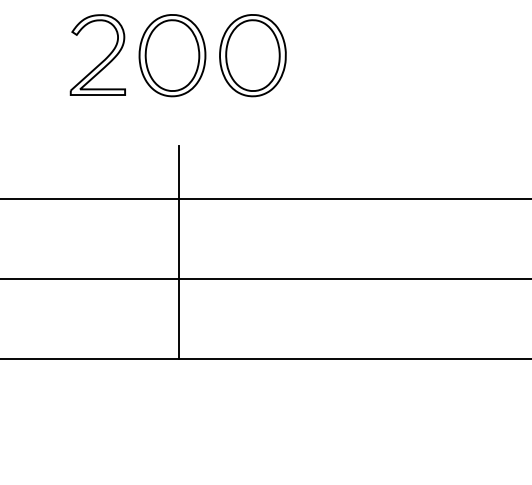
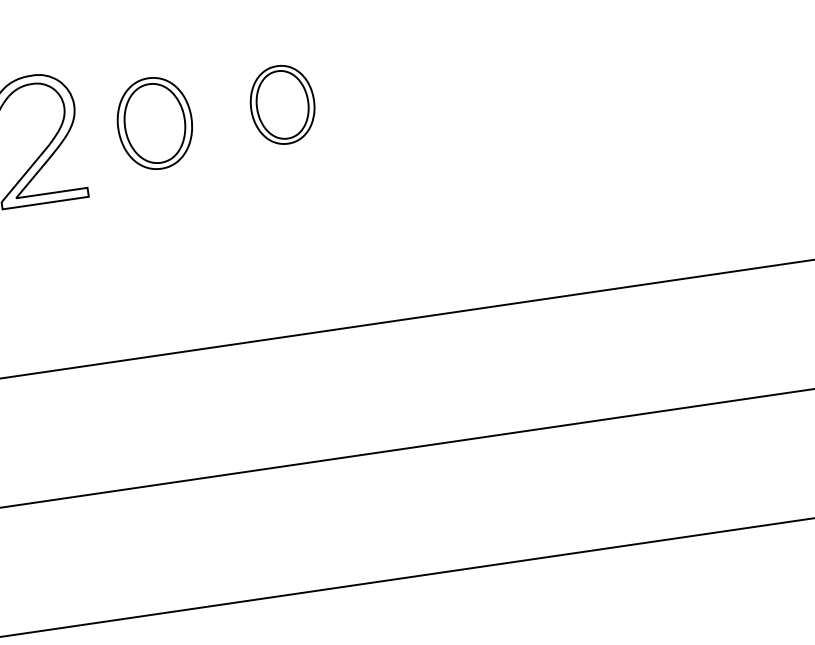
part: (172, 55) -> (154, 123), size x0.7
part: (252, 55) -> (281, 104), size x0.6
line: (179, 252) -> (211, 434), removed

